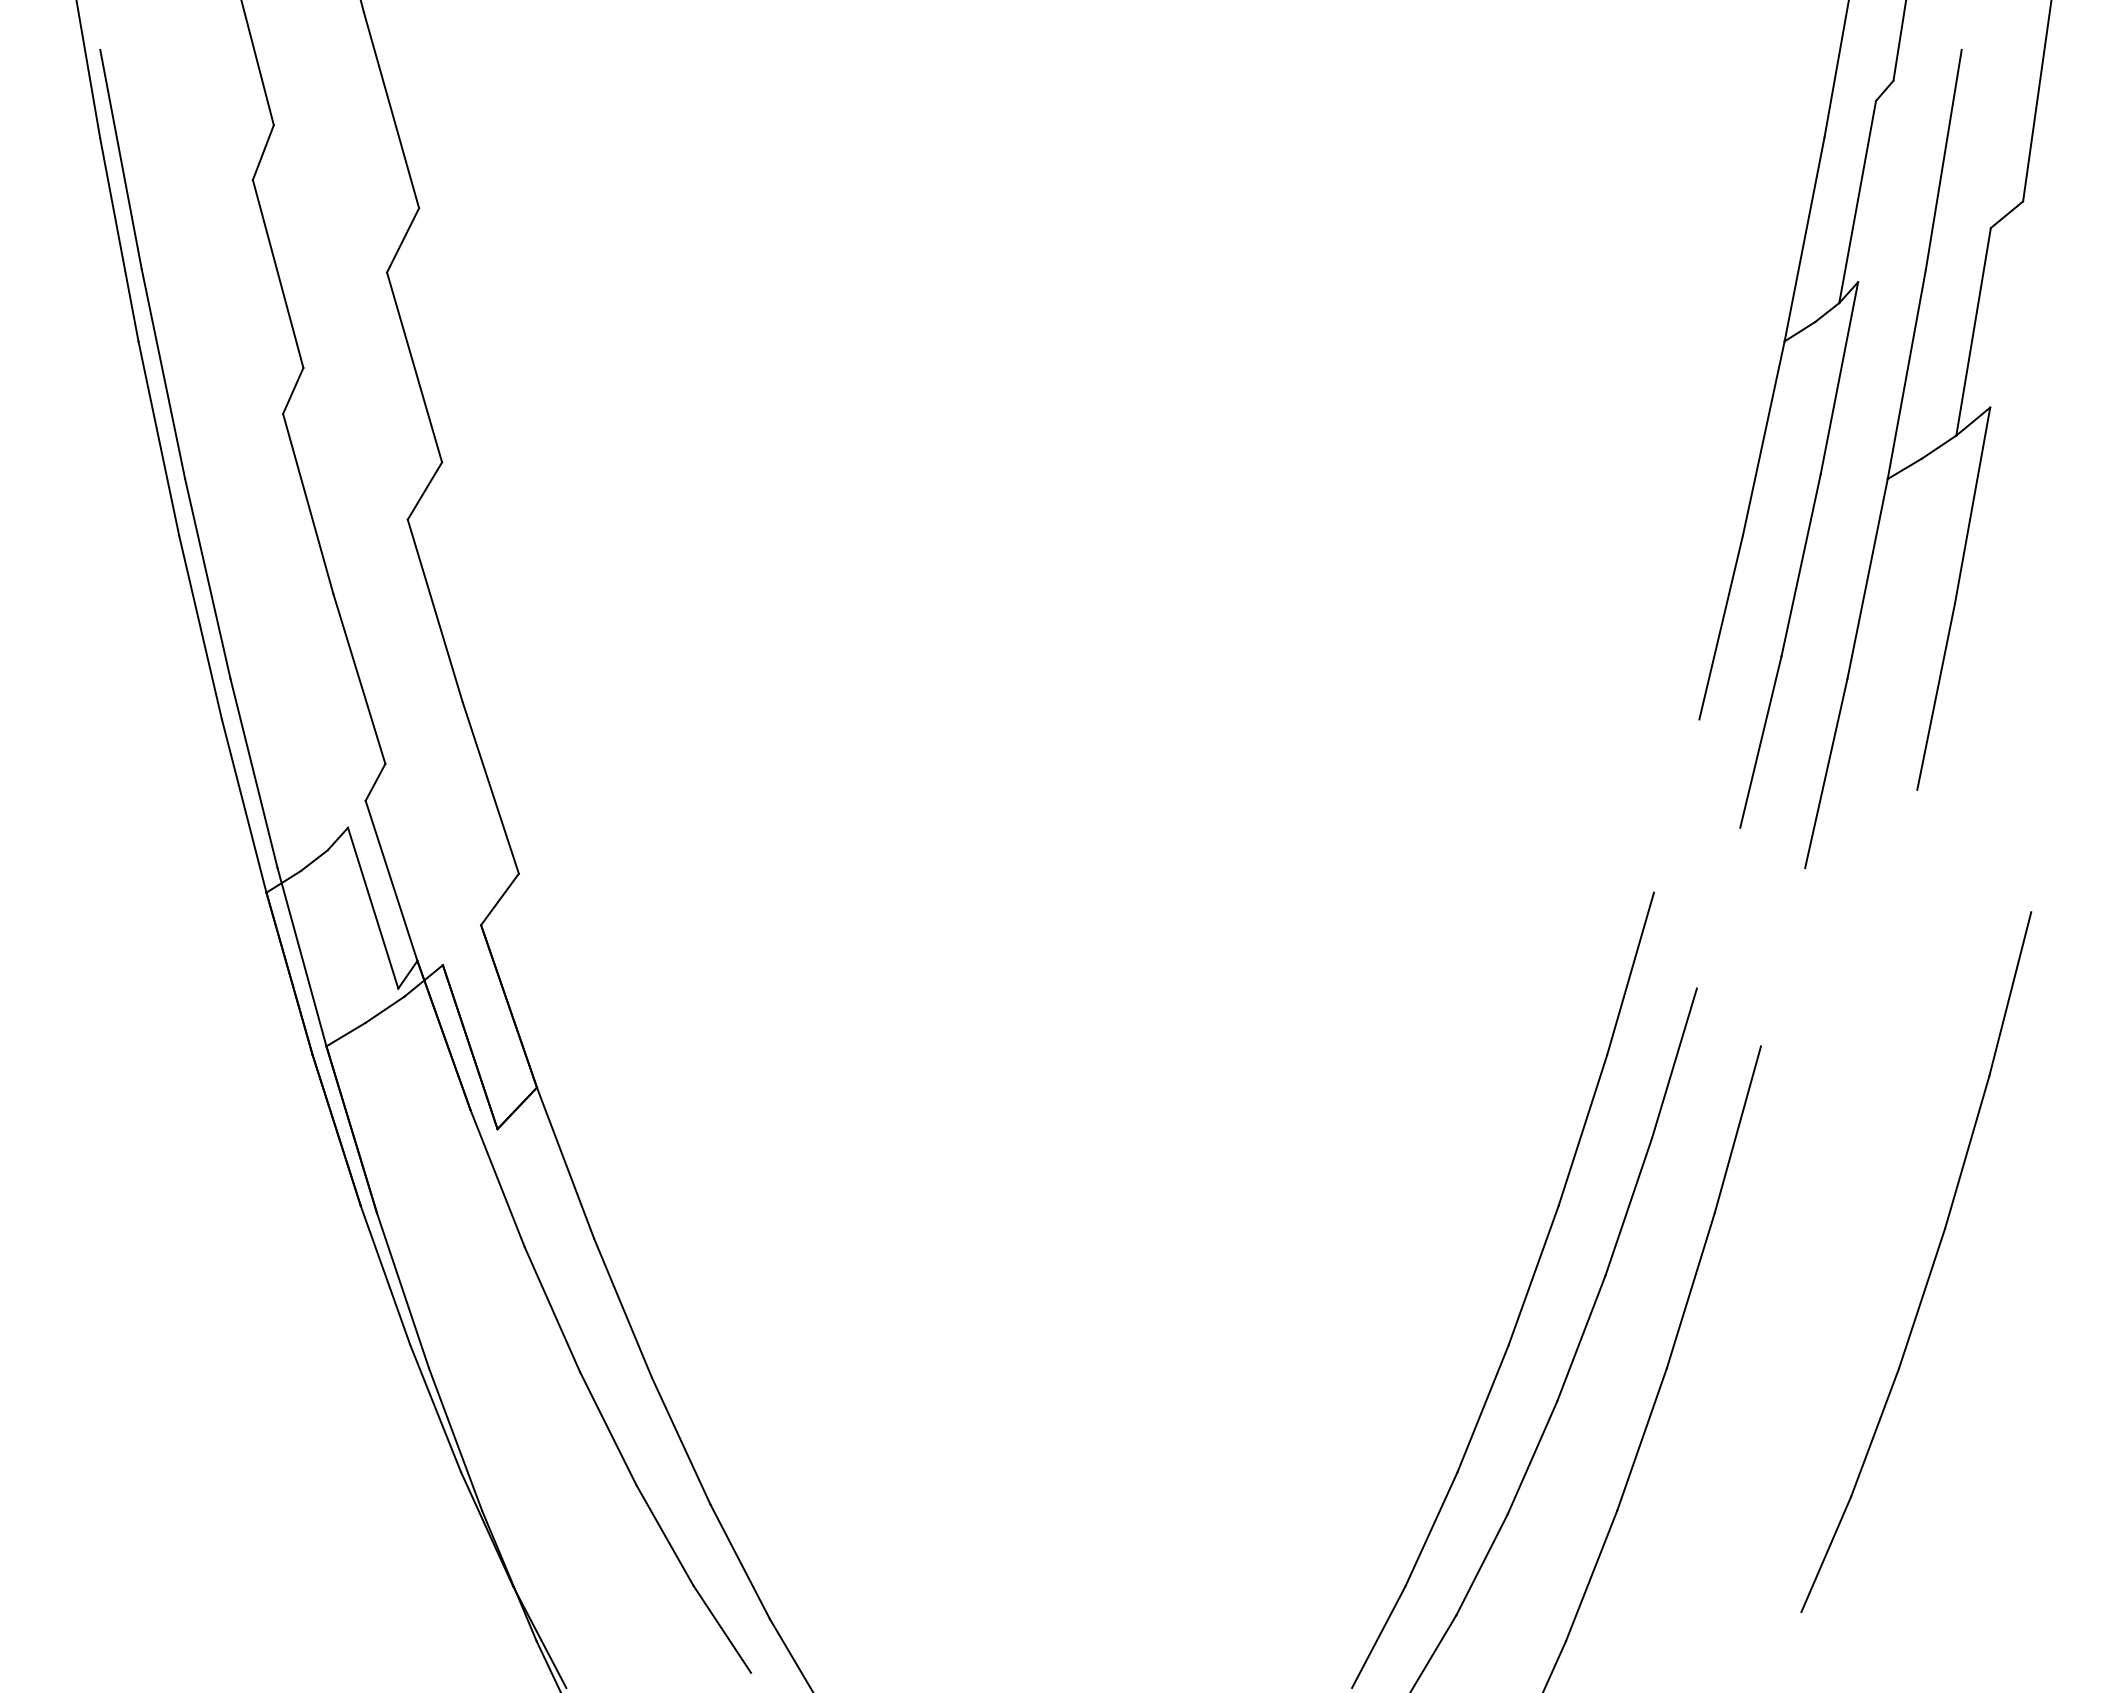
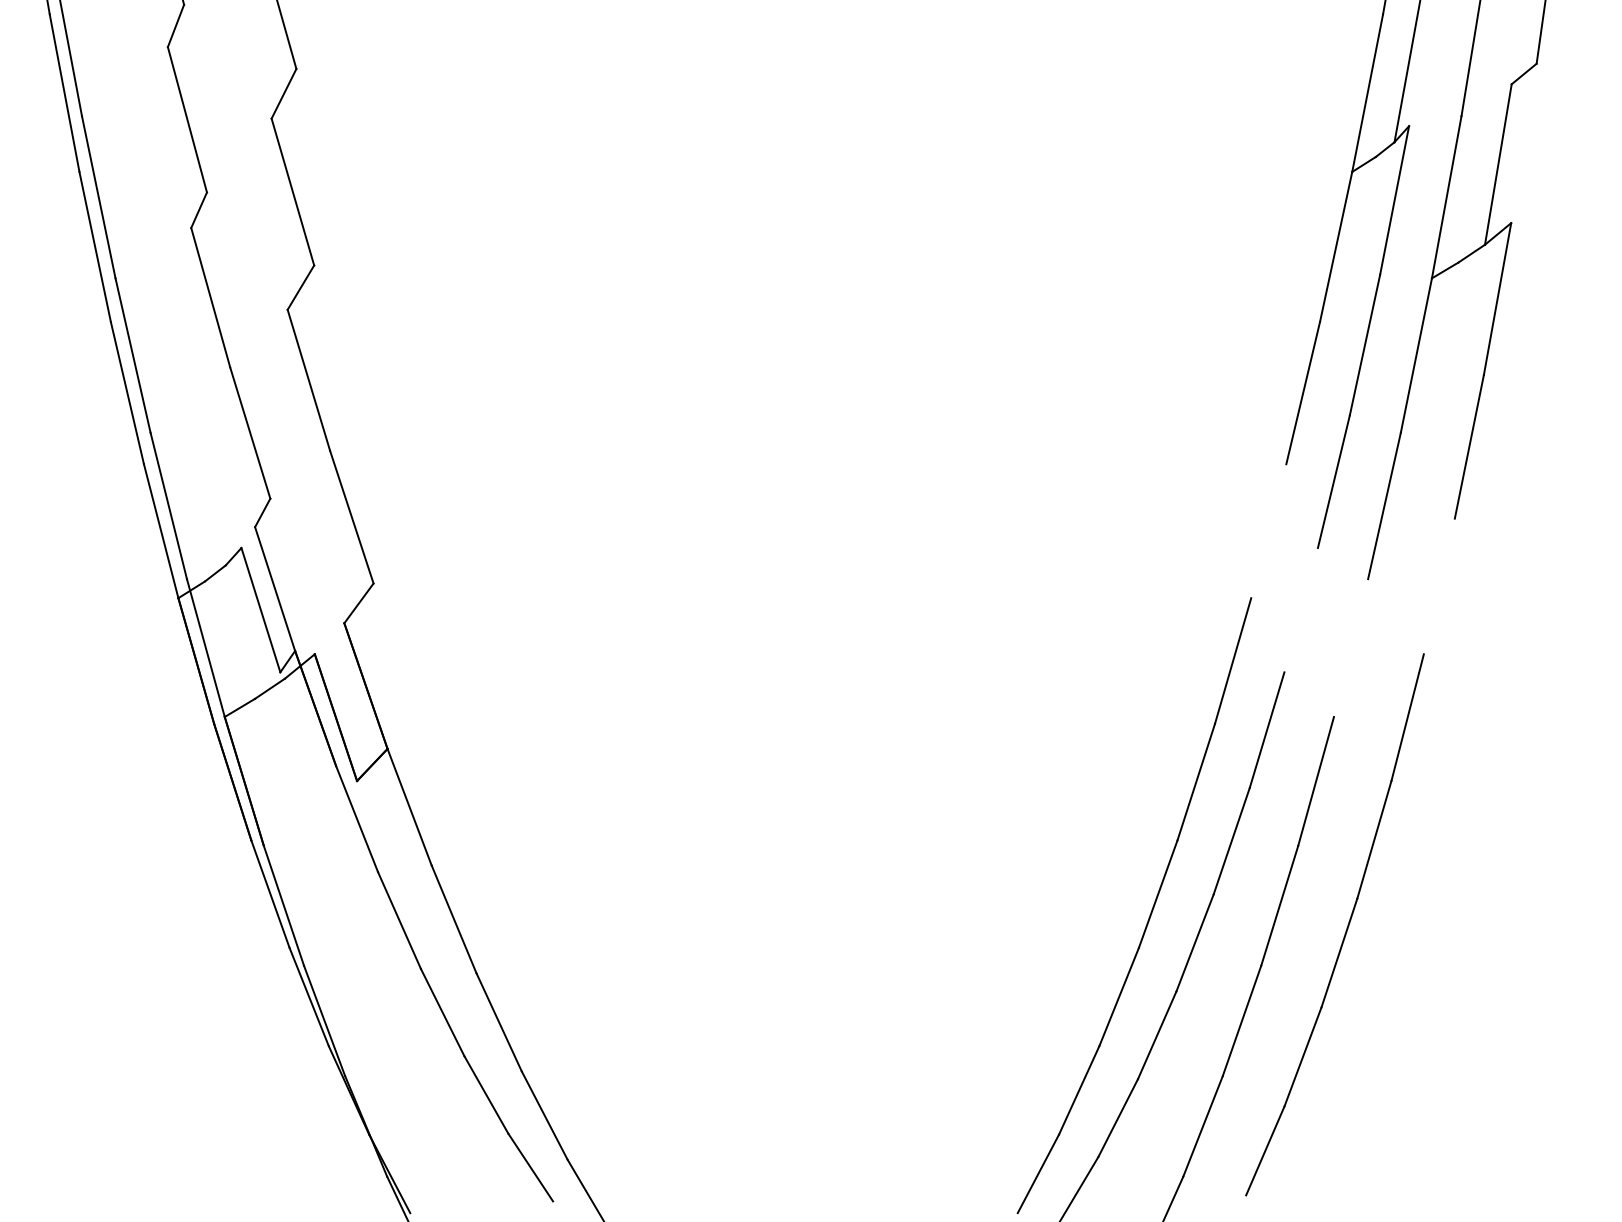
part: (1931, 1266) -> (1346, 928), moved

